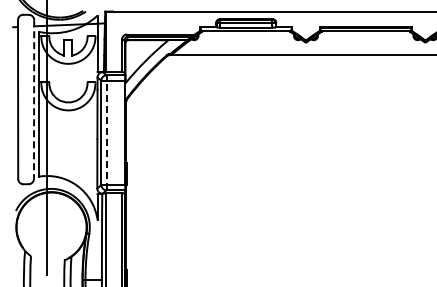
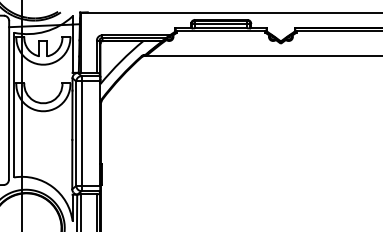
line: (34, 100) -> (9, 101), dashed -> solid
line: (106, 132) -> (81, 133), dashed -> solid

